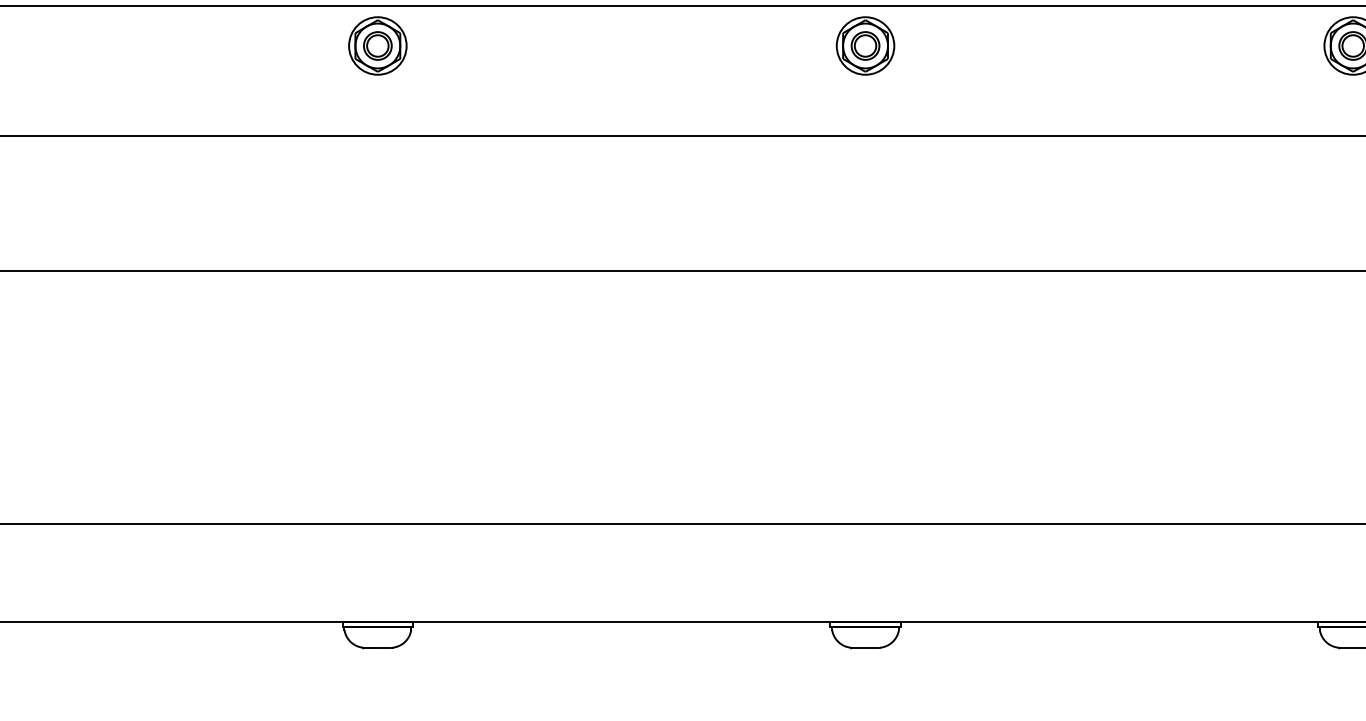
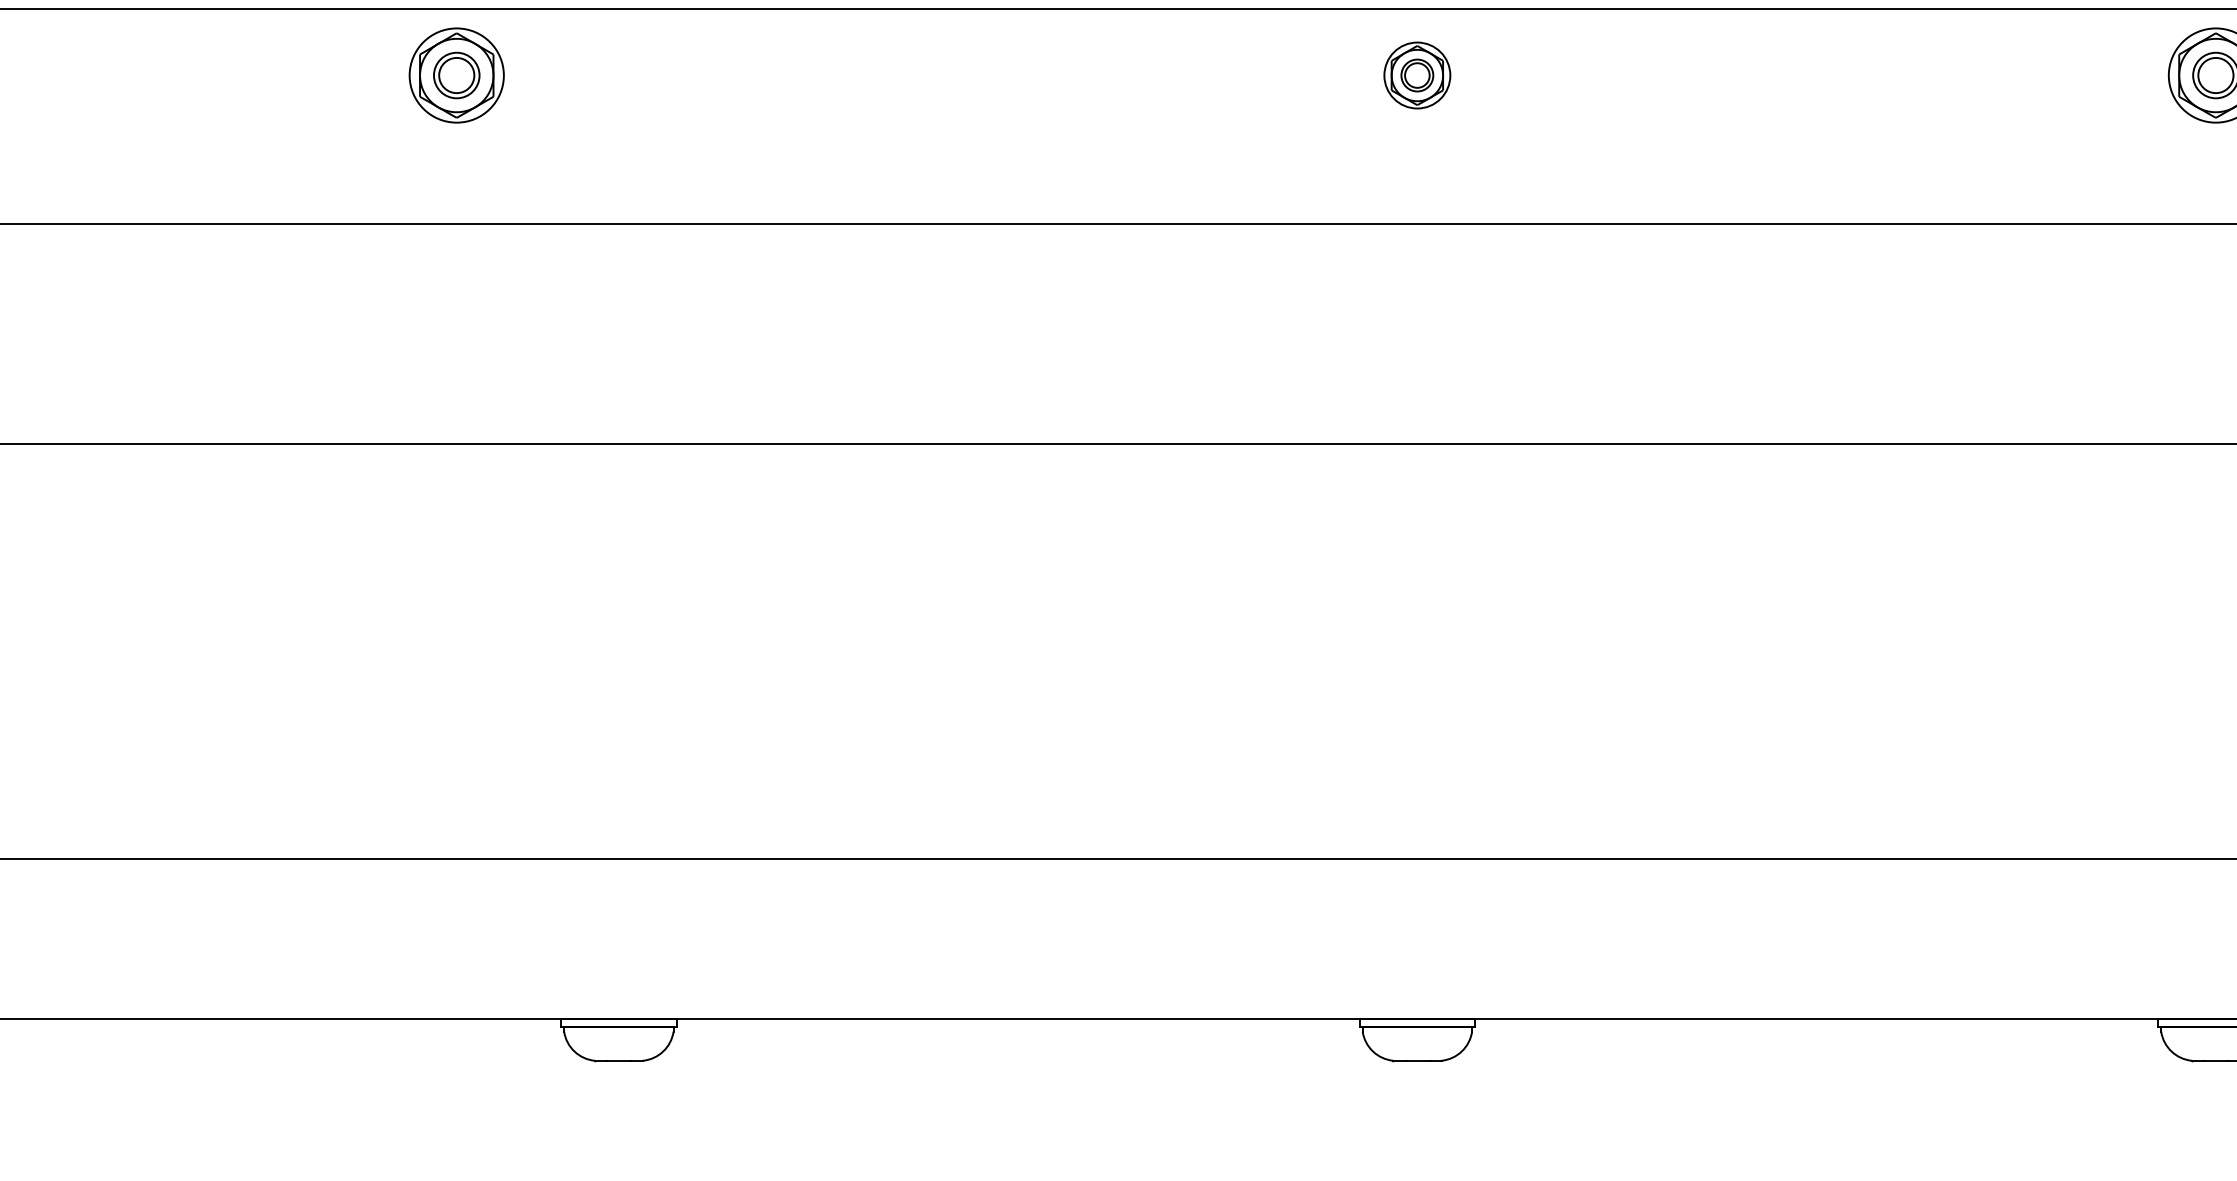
part: (377, 45) -> (456, 74), moved
part: (865, 45) -> (1417, 74), size x0.7

